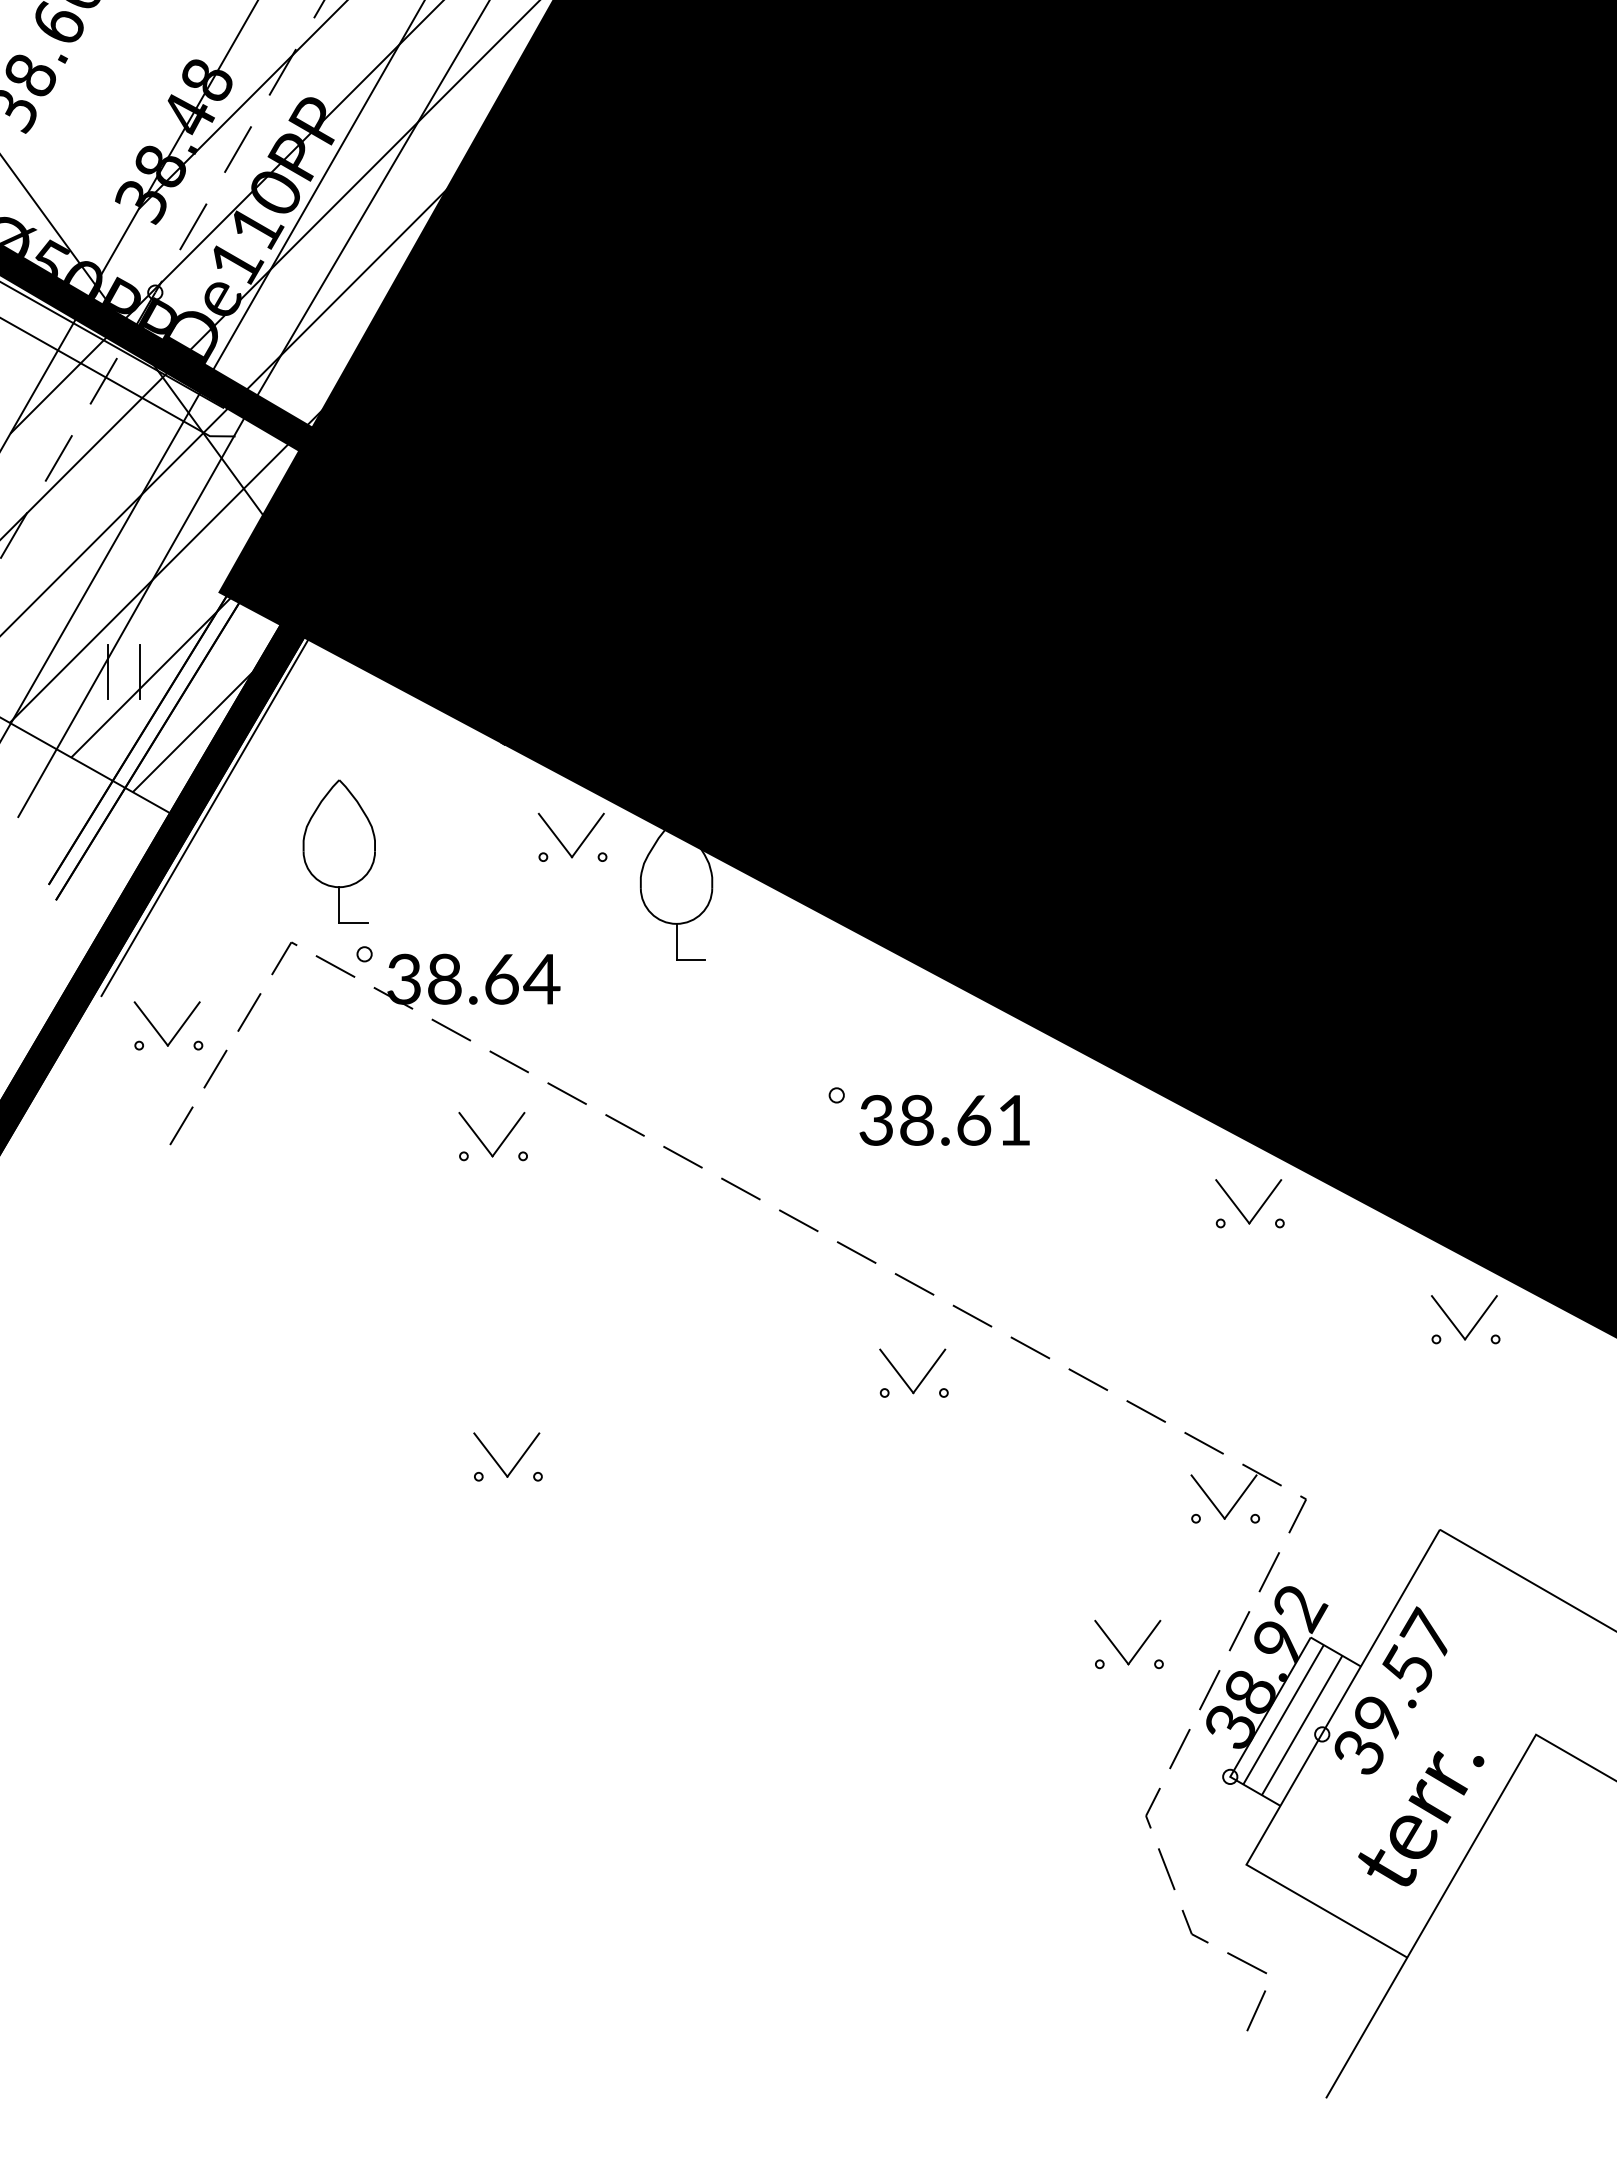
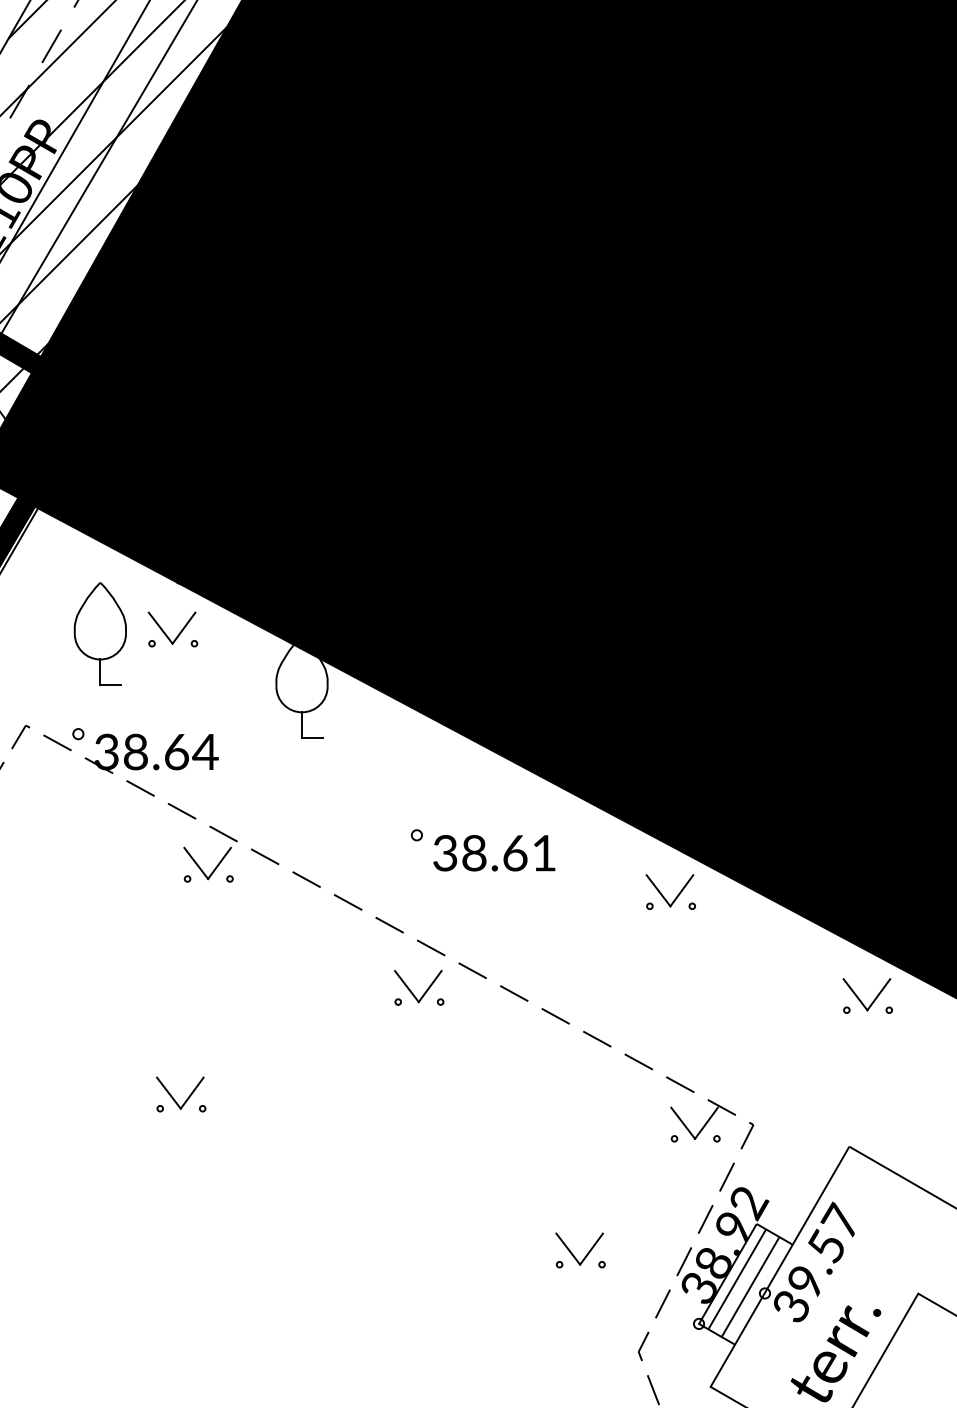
part: (580, 843) -> (178, 633), moved
part: (338, 851) -> (99, 633), moved
part: (500, 1143) -> (213, 869), moved
part: (1257, 1210) -> (676, 897), moved
part: (922, 1378) -> (425, 991), moved
part: (1136, 1651) -> (585, 1255), moved

